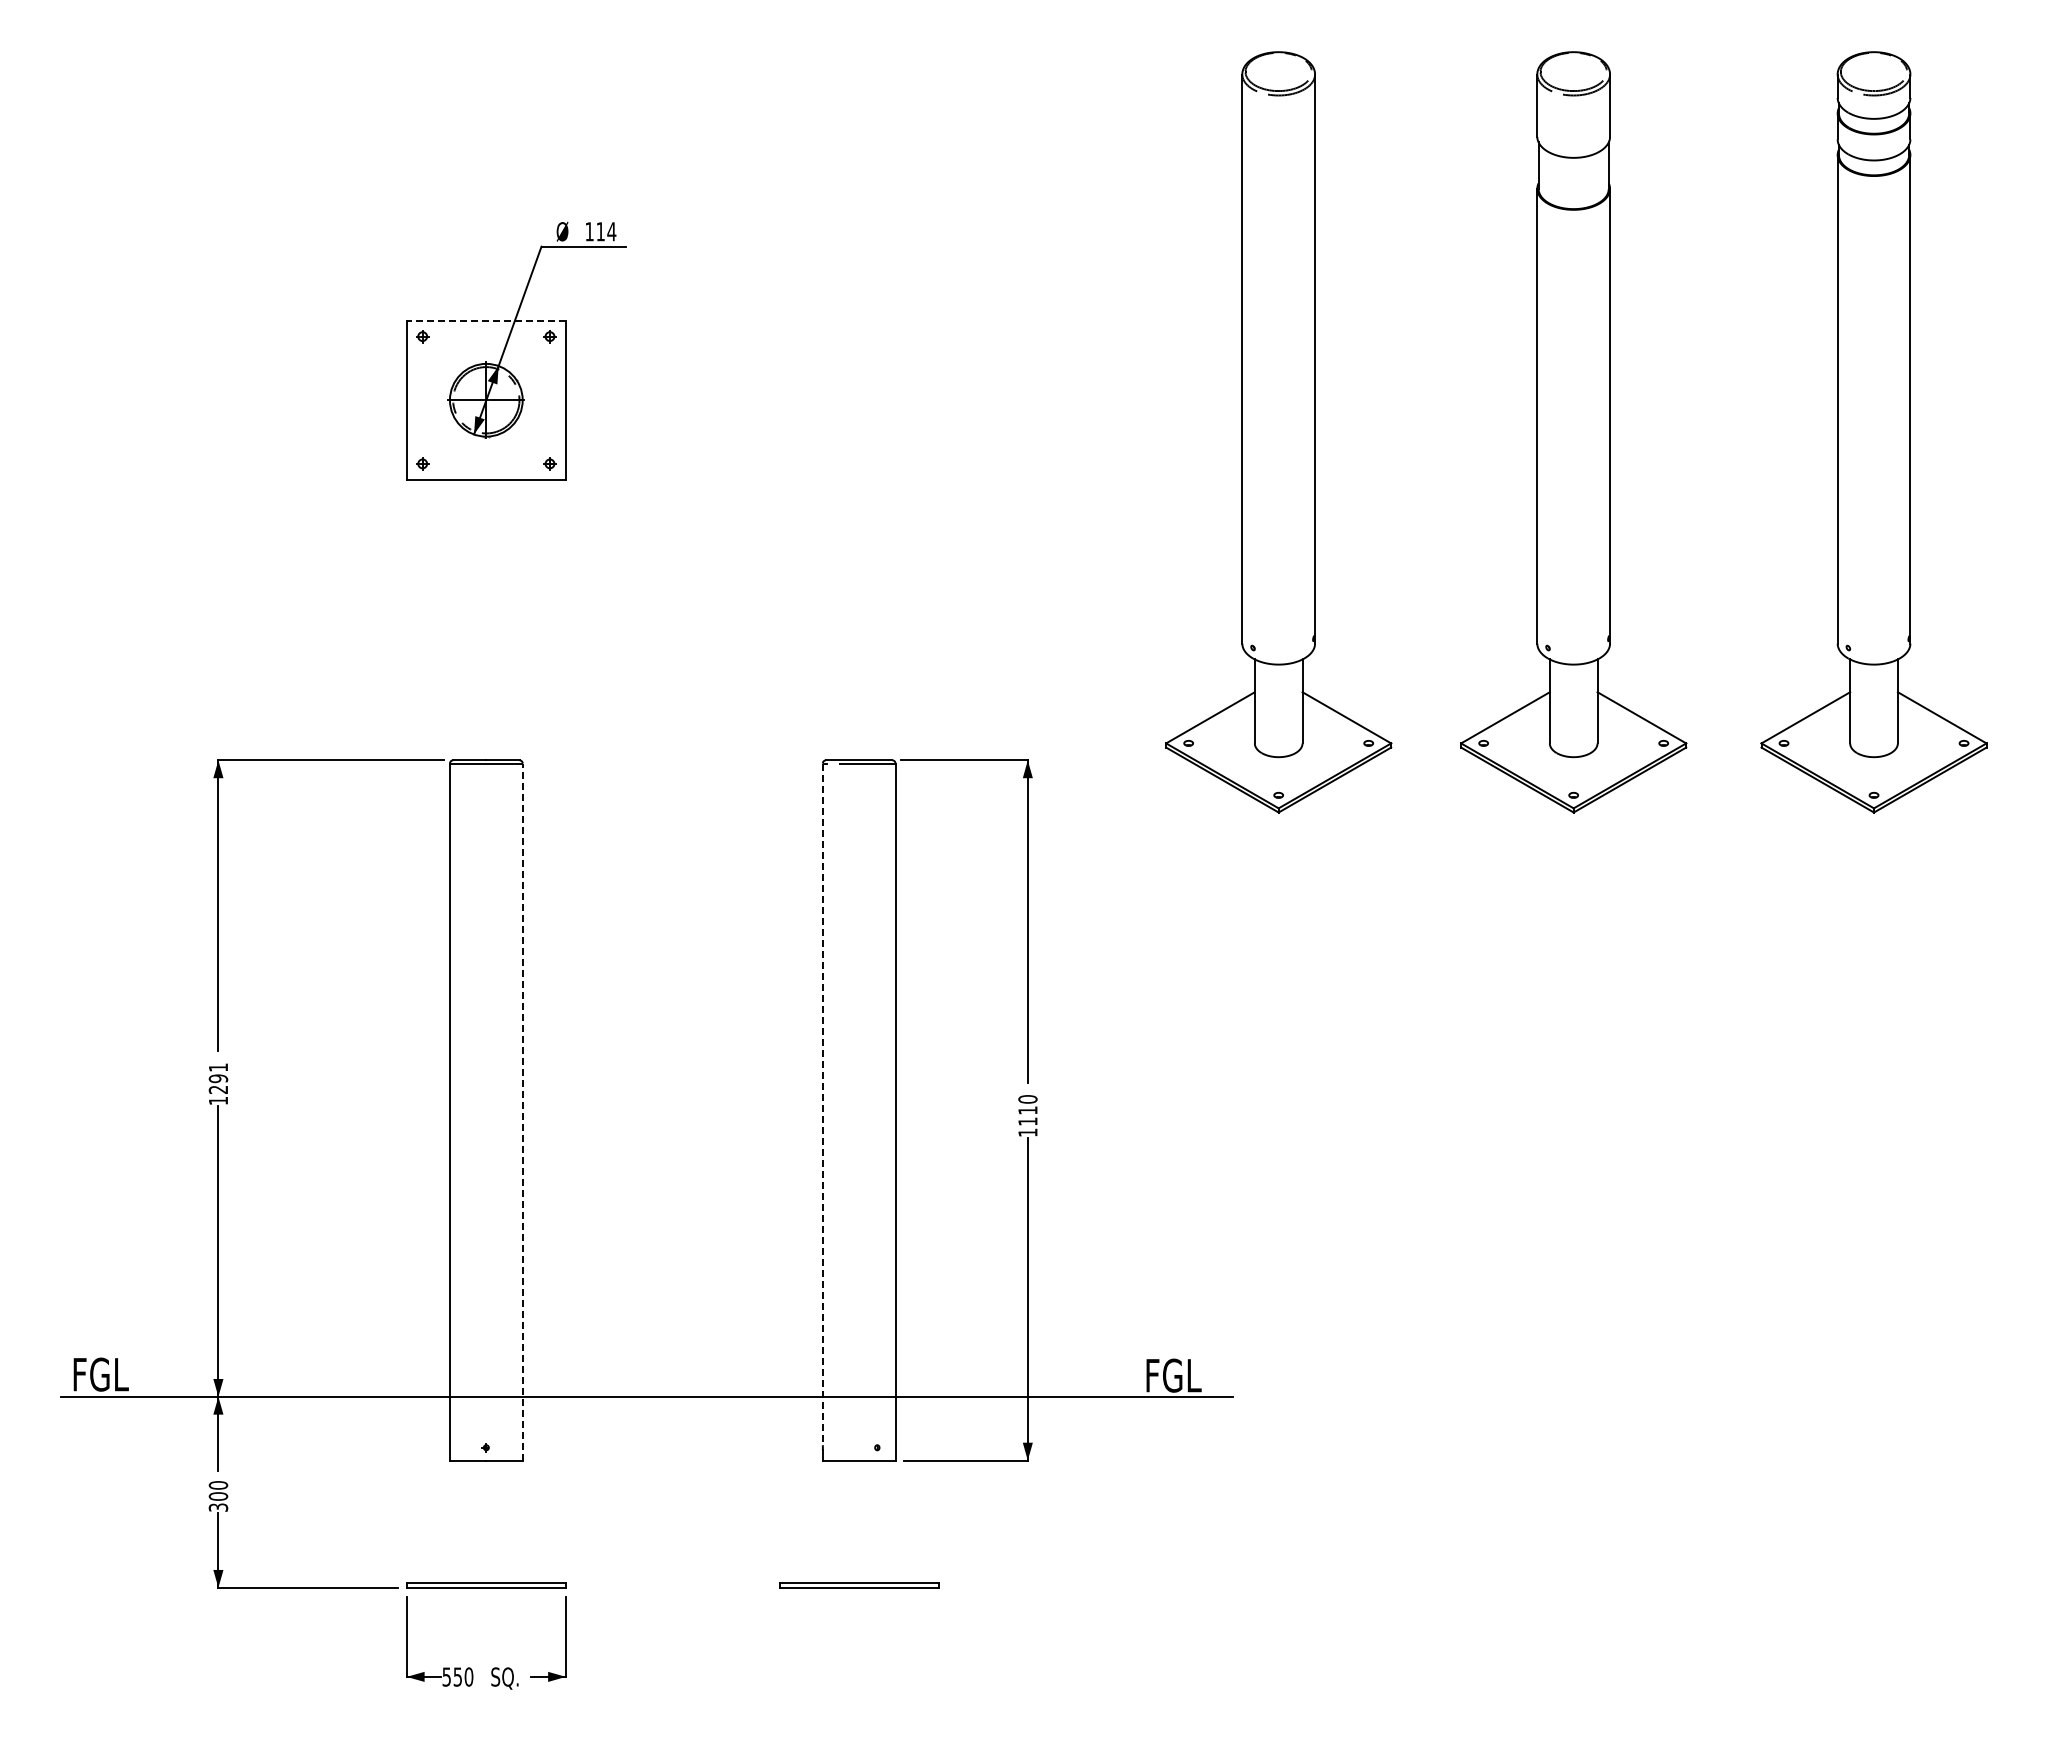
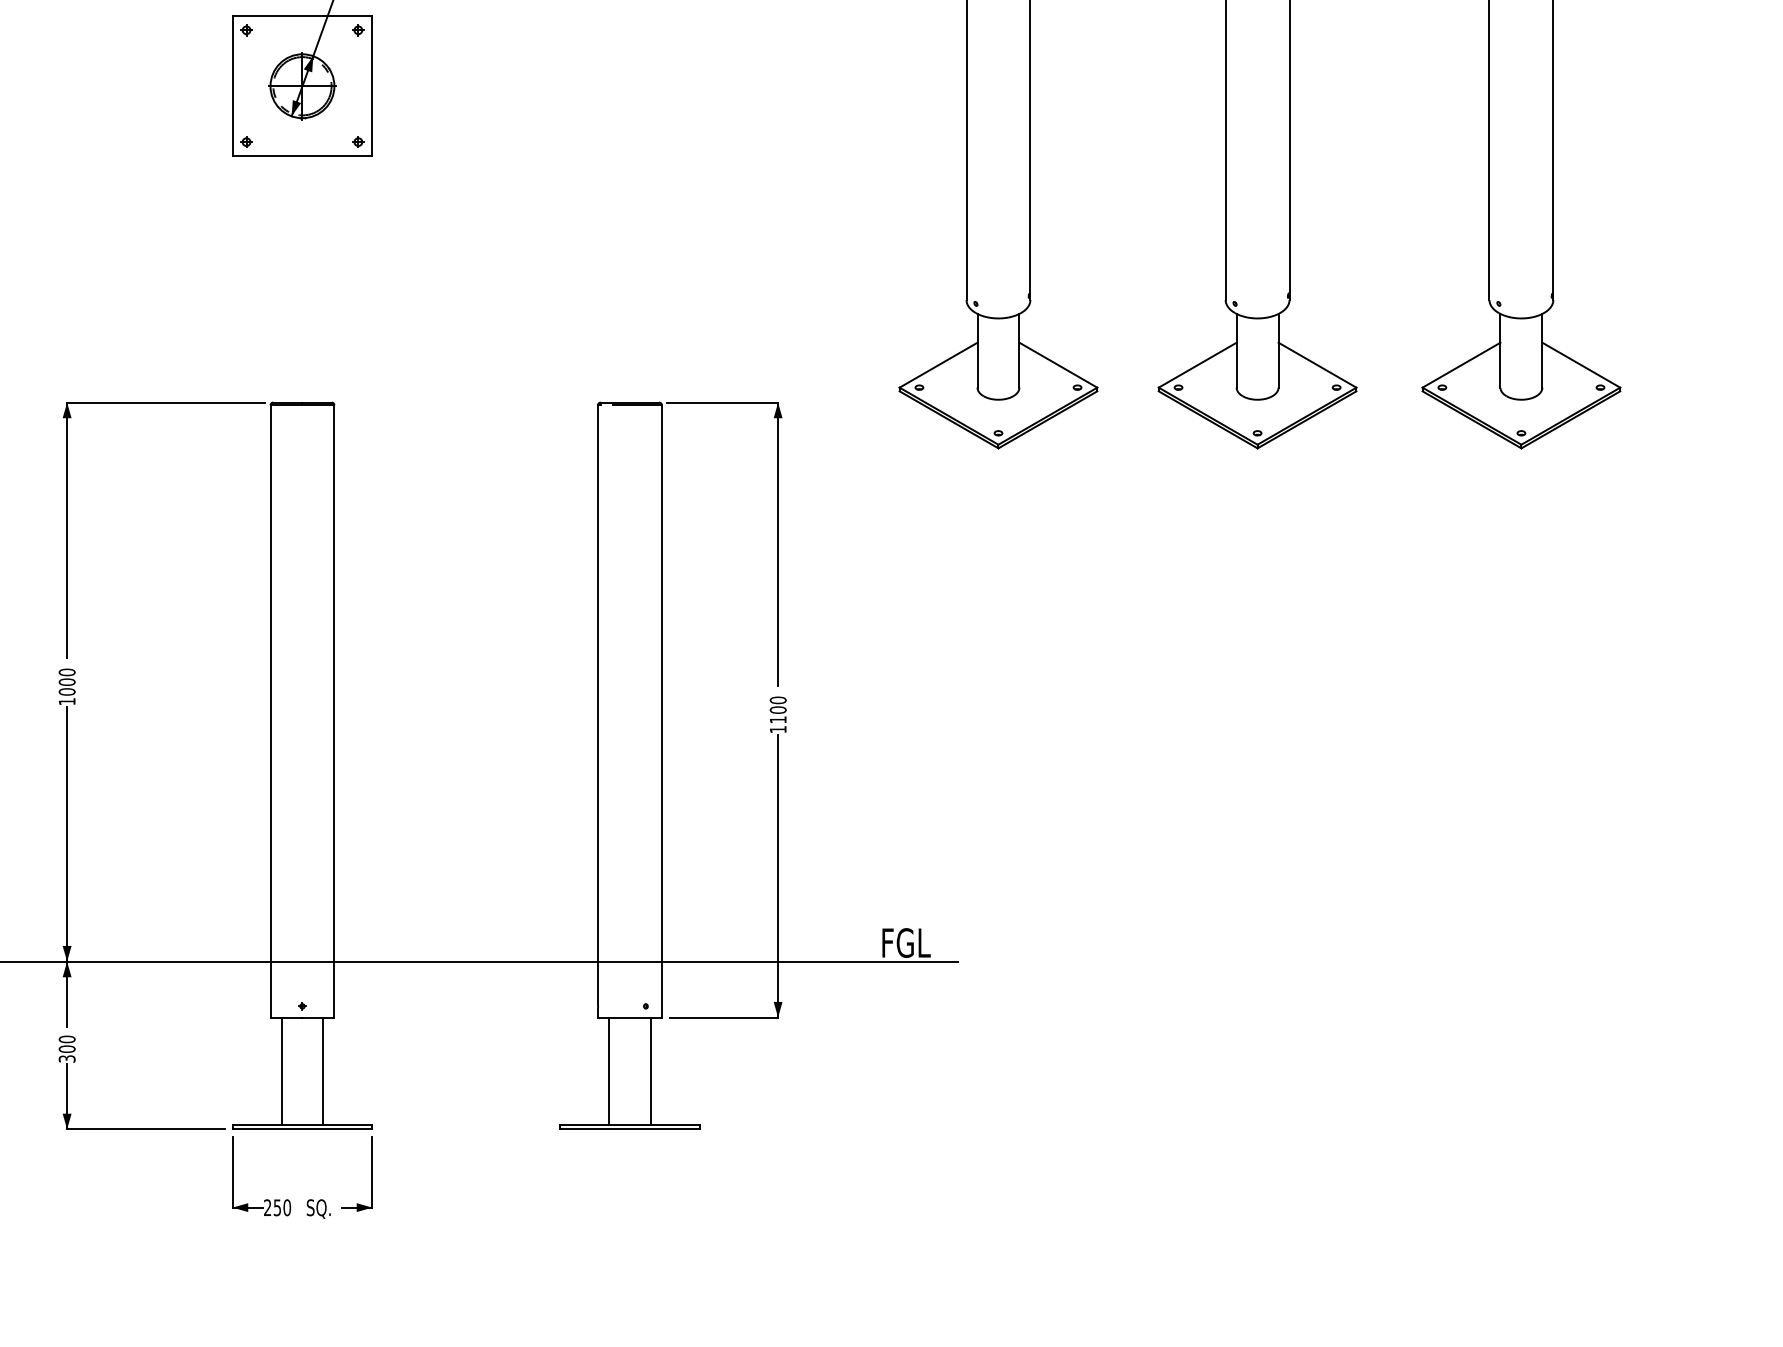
line: (486, 320) -> (302, 16), dashed -> solid
text: (218, 1078) -> (67, 682), 1291 -> 1000
line: (822, 1104) -> (597, 704), dashed -> solid
text: (1027, 1110) -> (777, 710), 1110 -> 1100
line: (522, 1111) -> (334, 710), dashed -> solid
line: (462, 1521) -> (281, 1071), added
line: (510, 1521) -> (323, 1071), added
line: (835, 1521) -> (609, 1071), added
line: (883, 1521) -> (651, 1071), added
text: (446, 1676) -> (267, 1207), 550 -> 250

